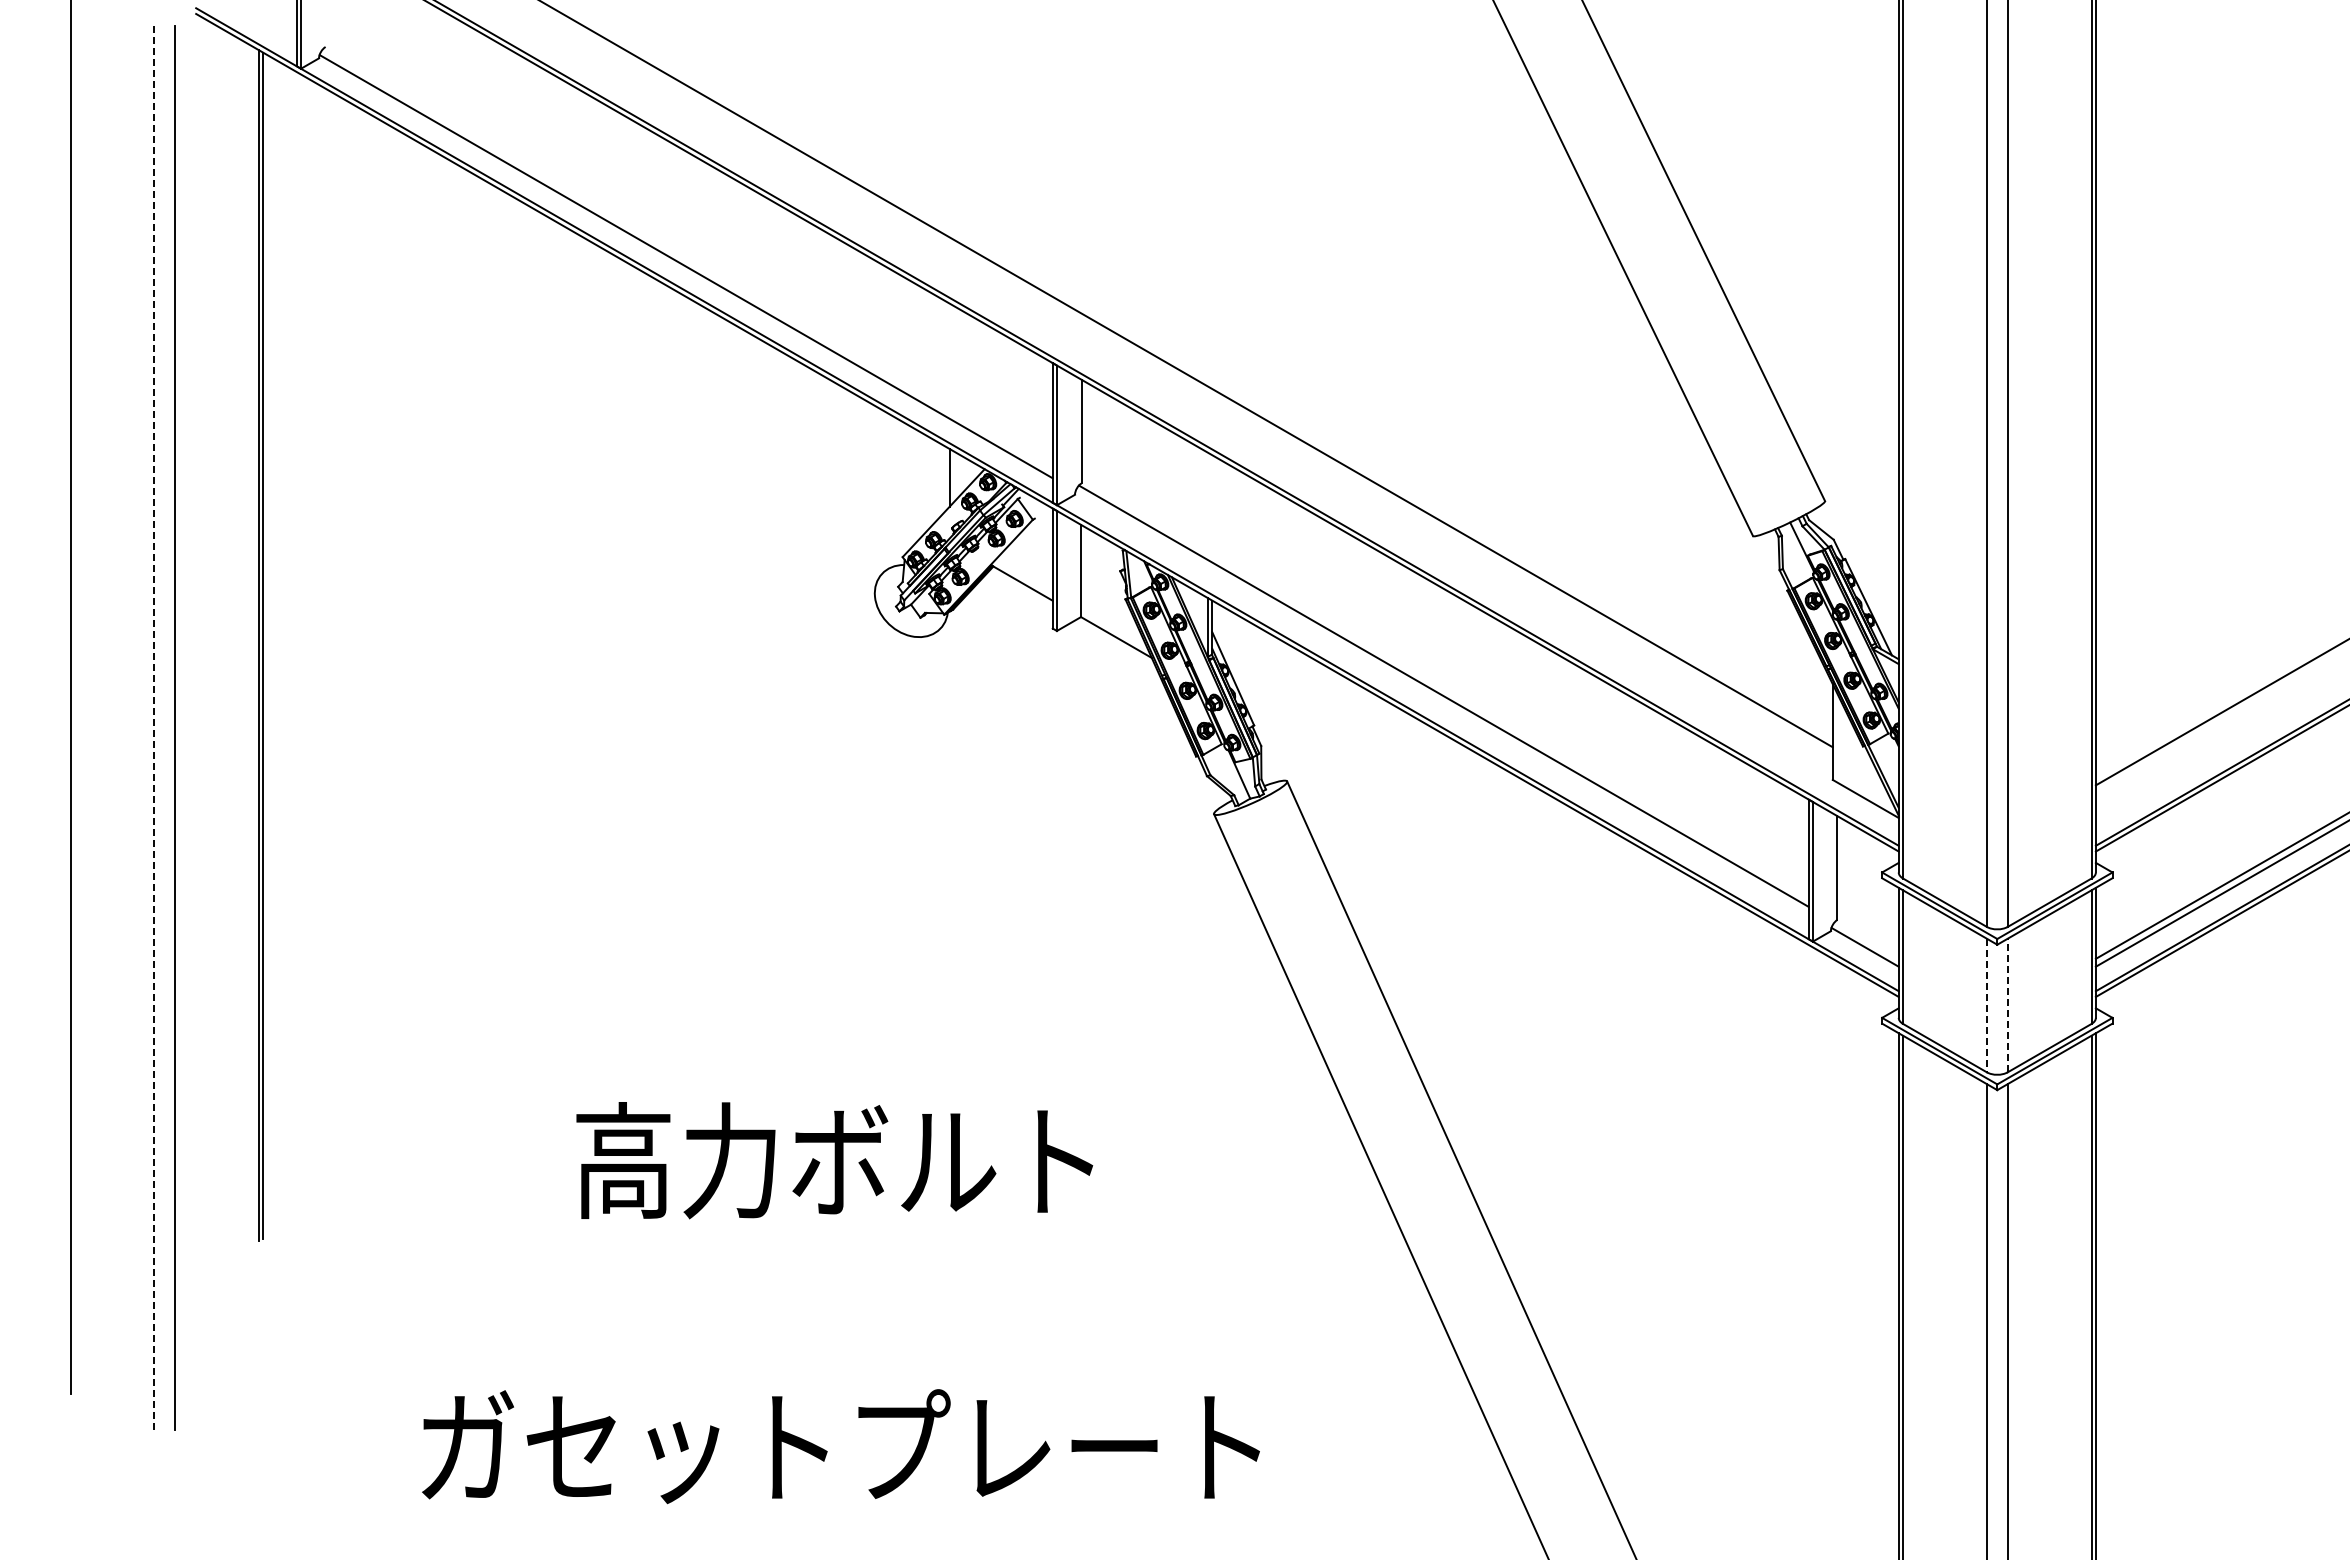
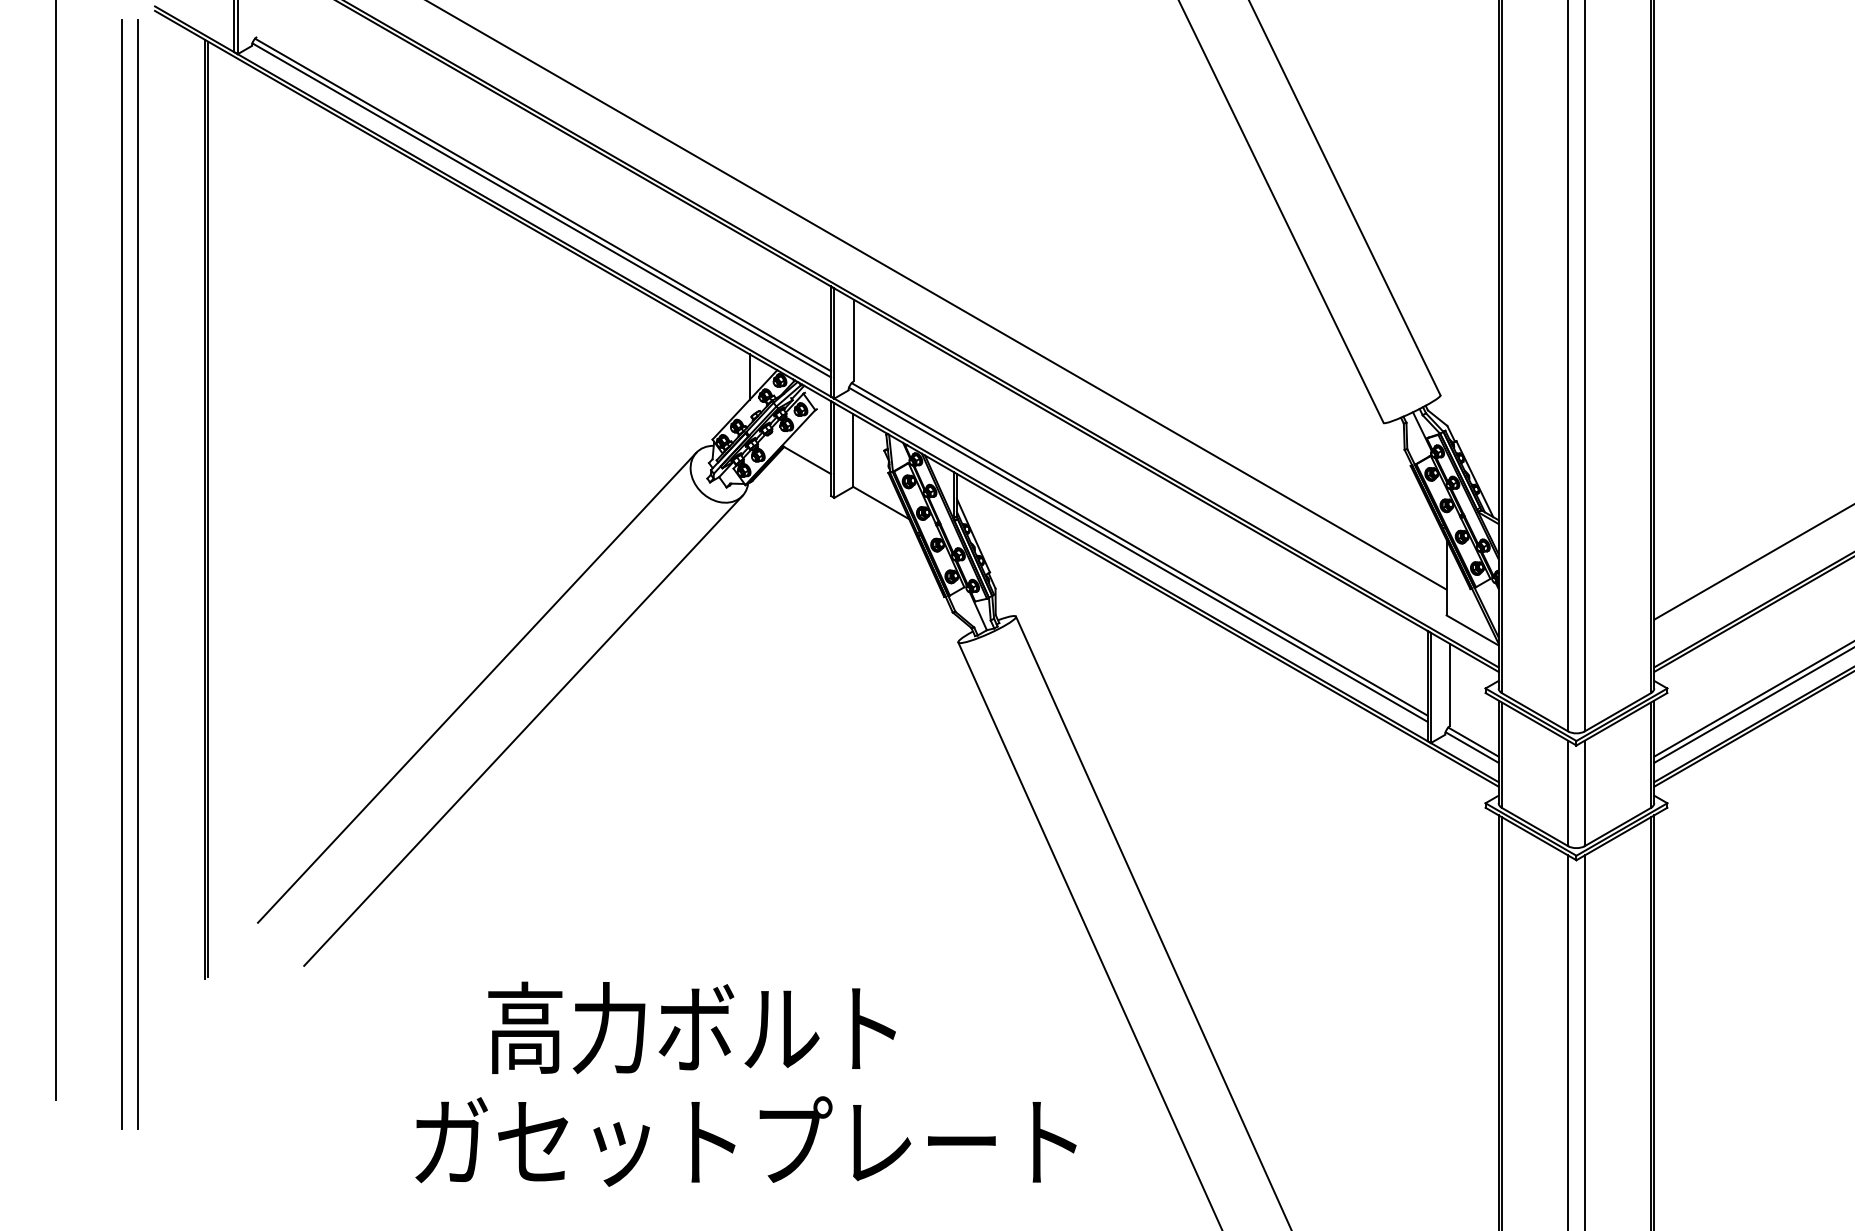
line: (687, 259) -> (542, 204), added
line: (1441, 702) -> (1137, 554), added
line: (154, 728) -> (122, 574), dashed -> solid
line: (604, 871) -> (477, 687), added
line: (662, 925) -> (523, 730), added
line: (1866, 940) -> (1473, 742), added
line: (1986, 1005) -> (1567, 793), dashed -> solid
line: (2007, 1005) -> (1584, 793), dashed -> solid
text: (834, 1160) -> (691, 1027), moved
text: (840, 1446) -> (745, 1141), moved

